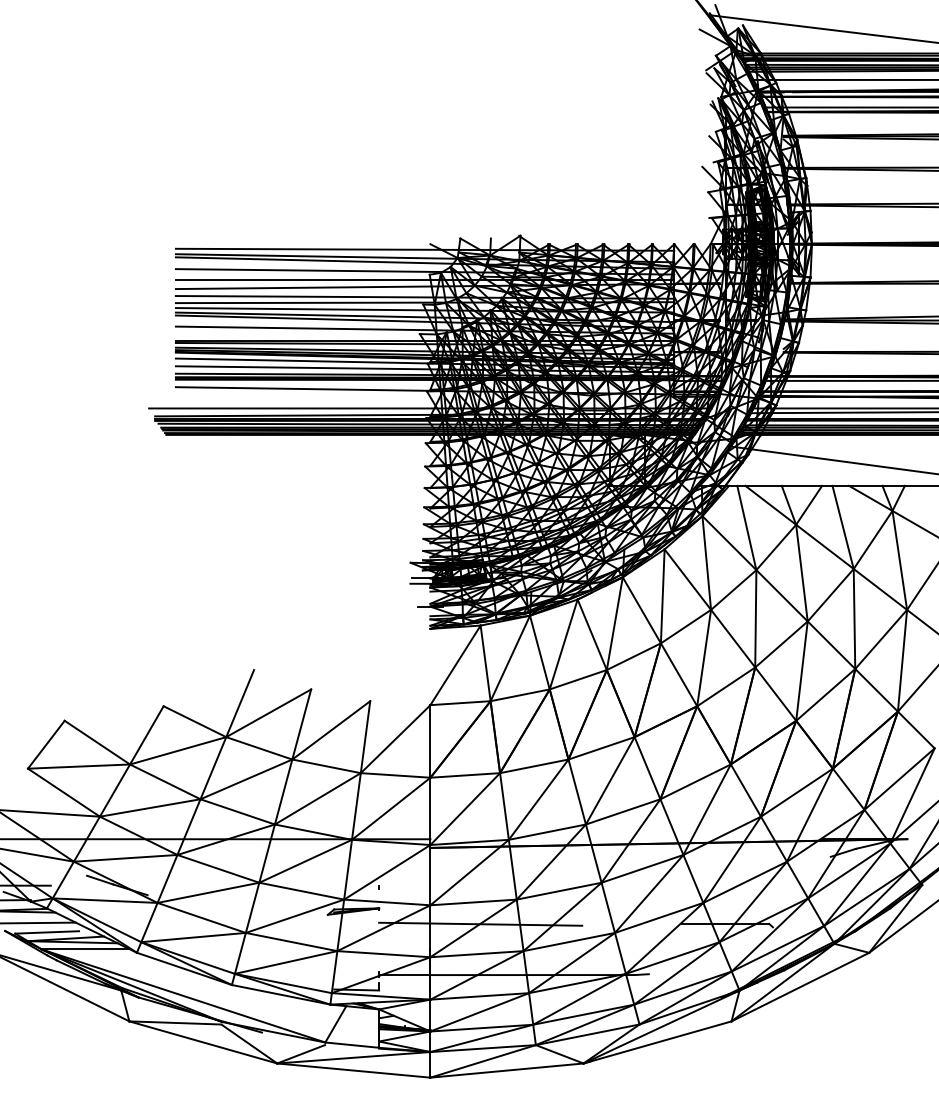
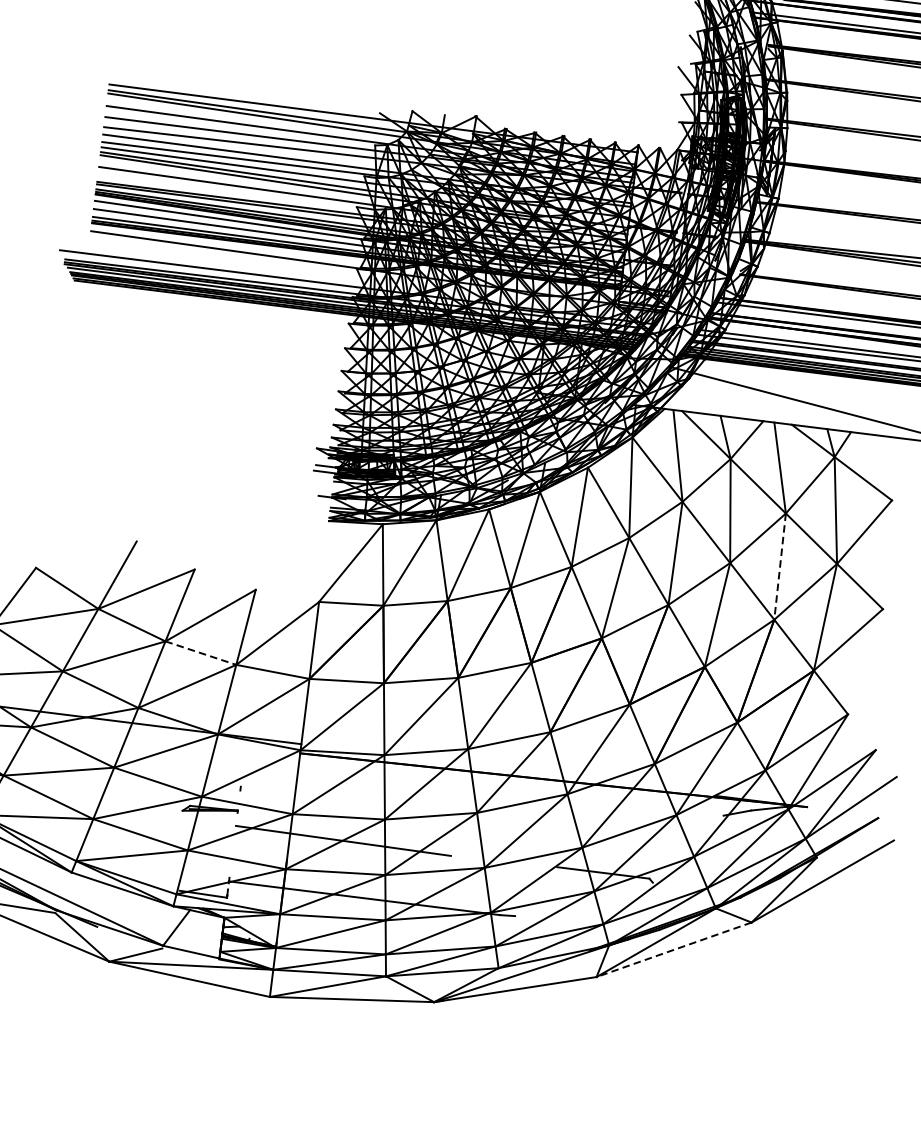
line: (854, 619) -> (780, 567), solid -> dashed
line: (326, 766) -> (200, 653), solid -> dashed
line: (800, 987) -> (674, 950), solid -> dashed

